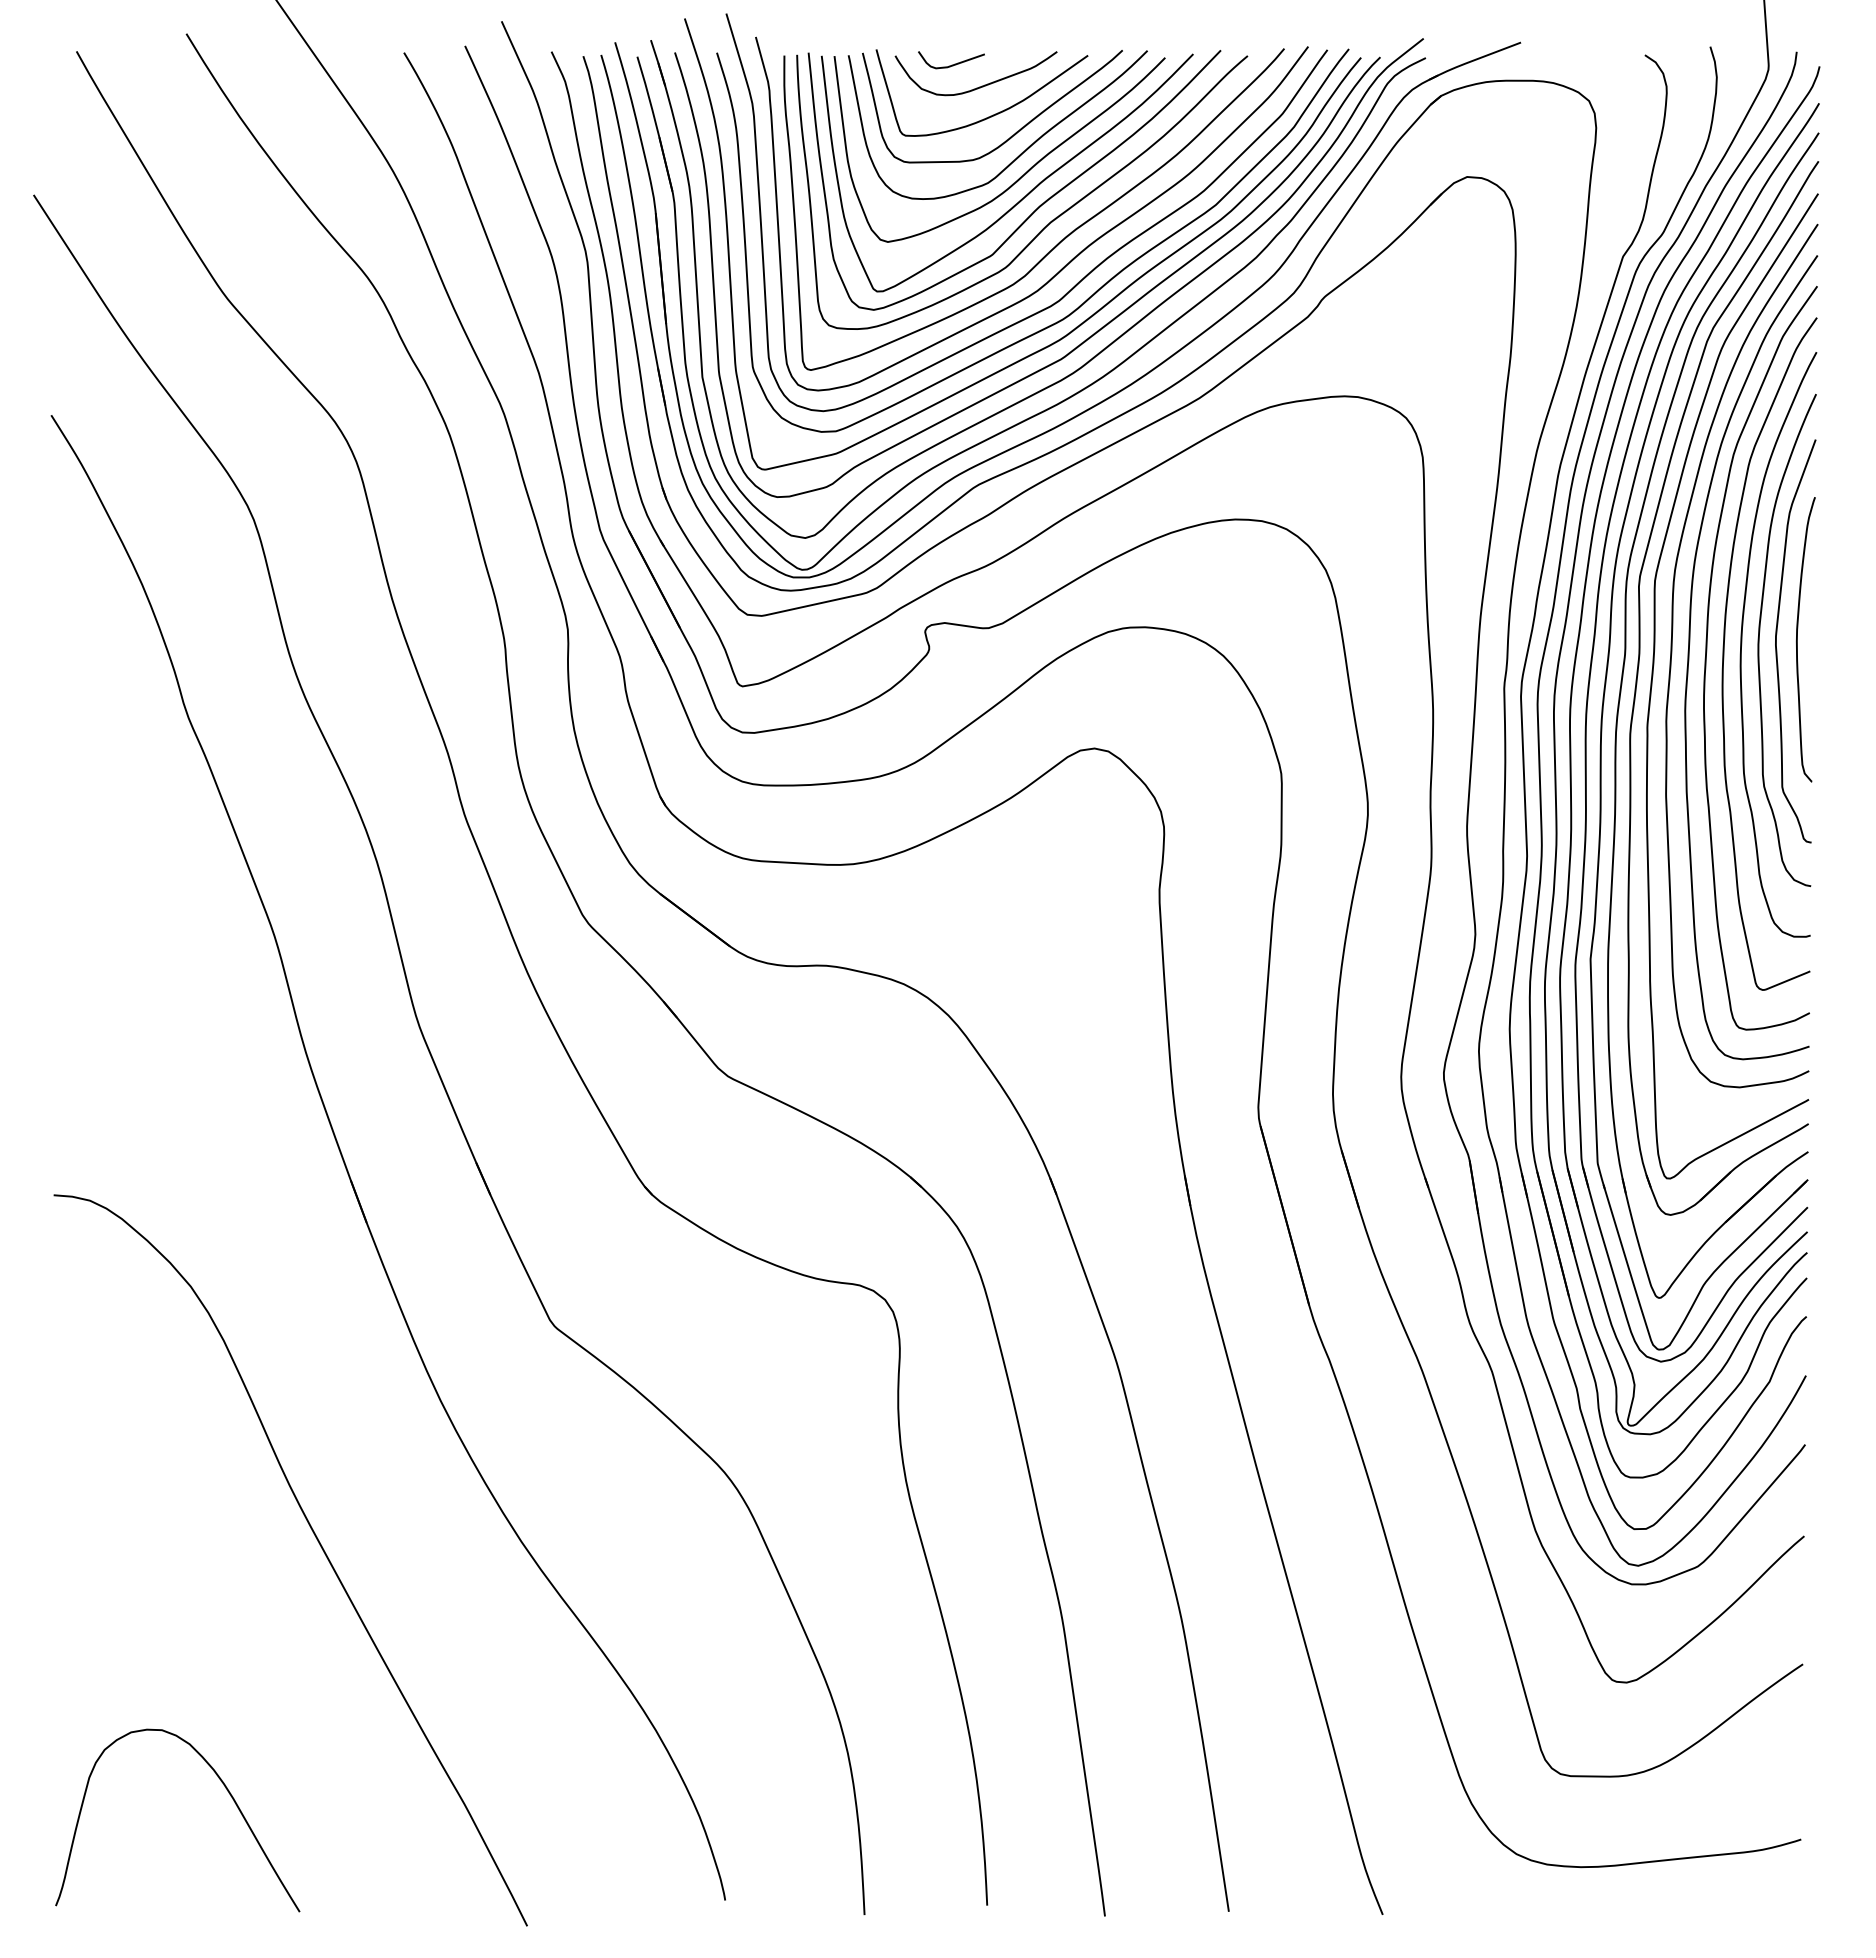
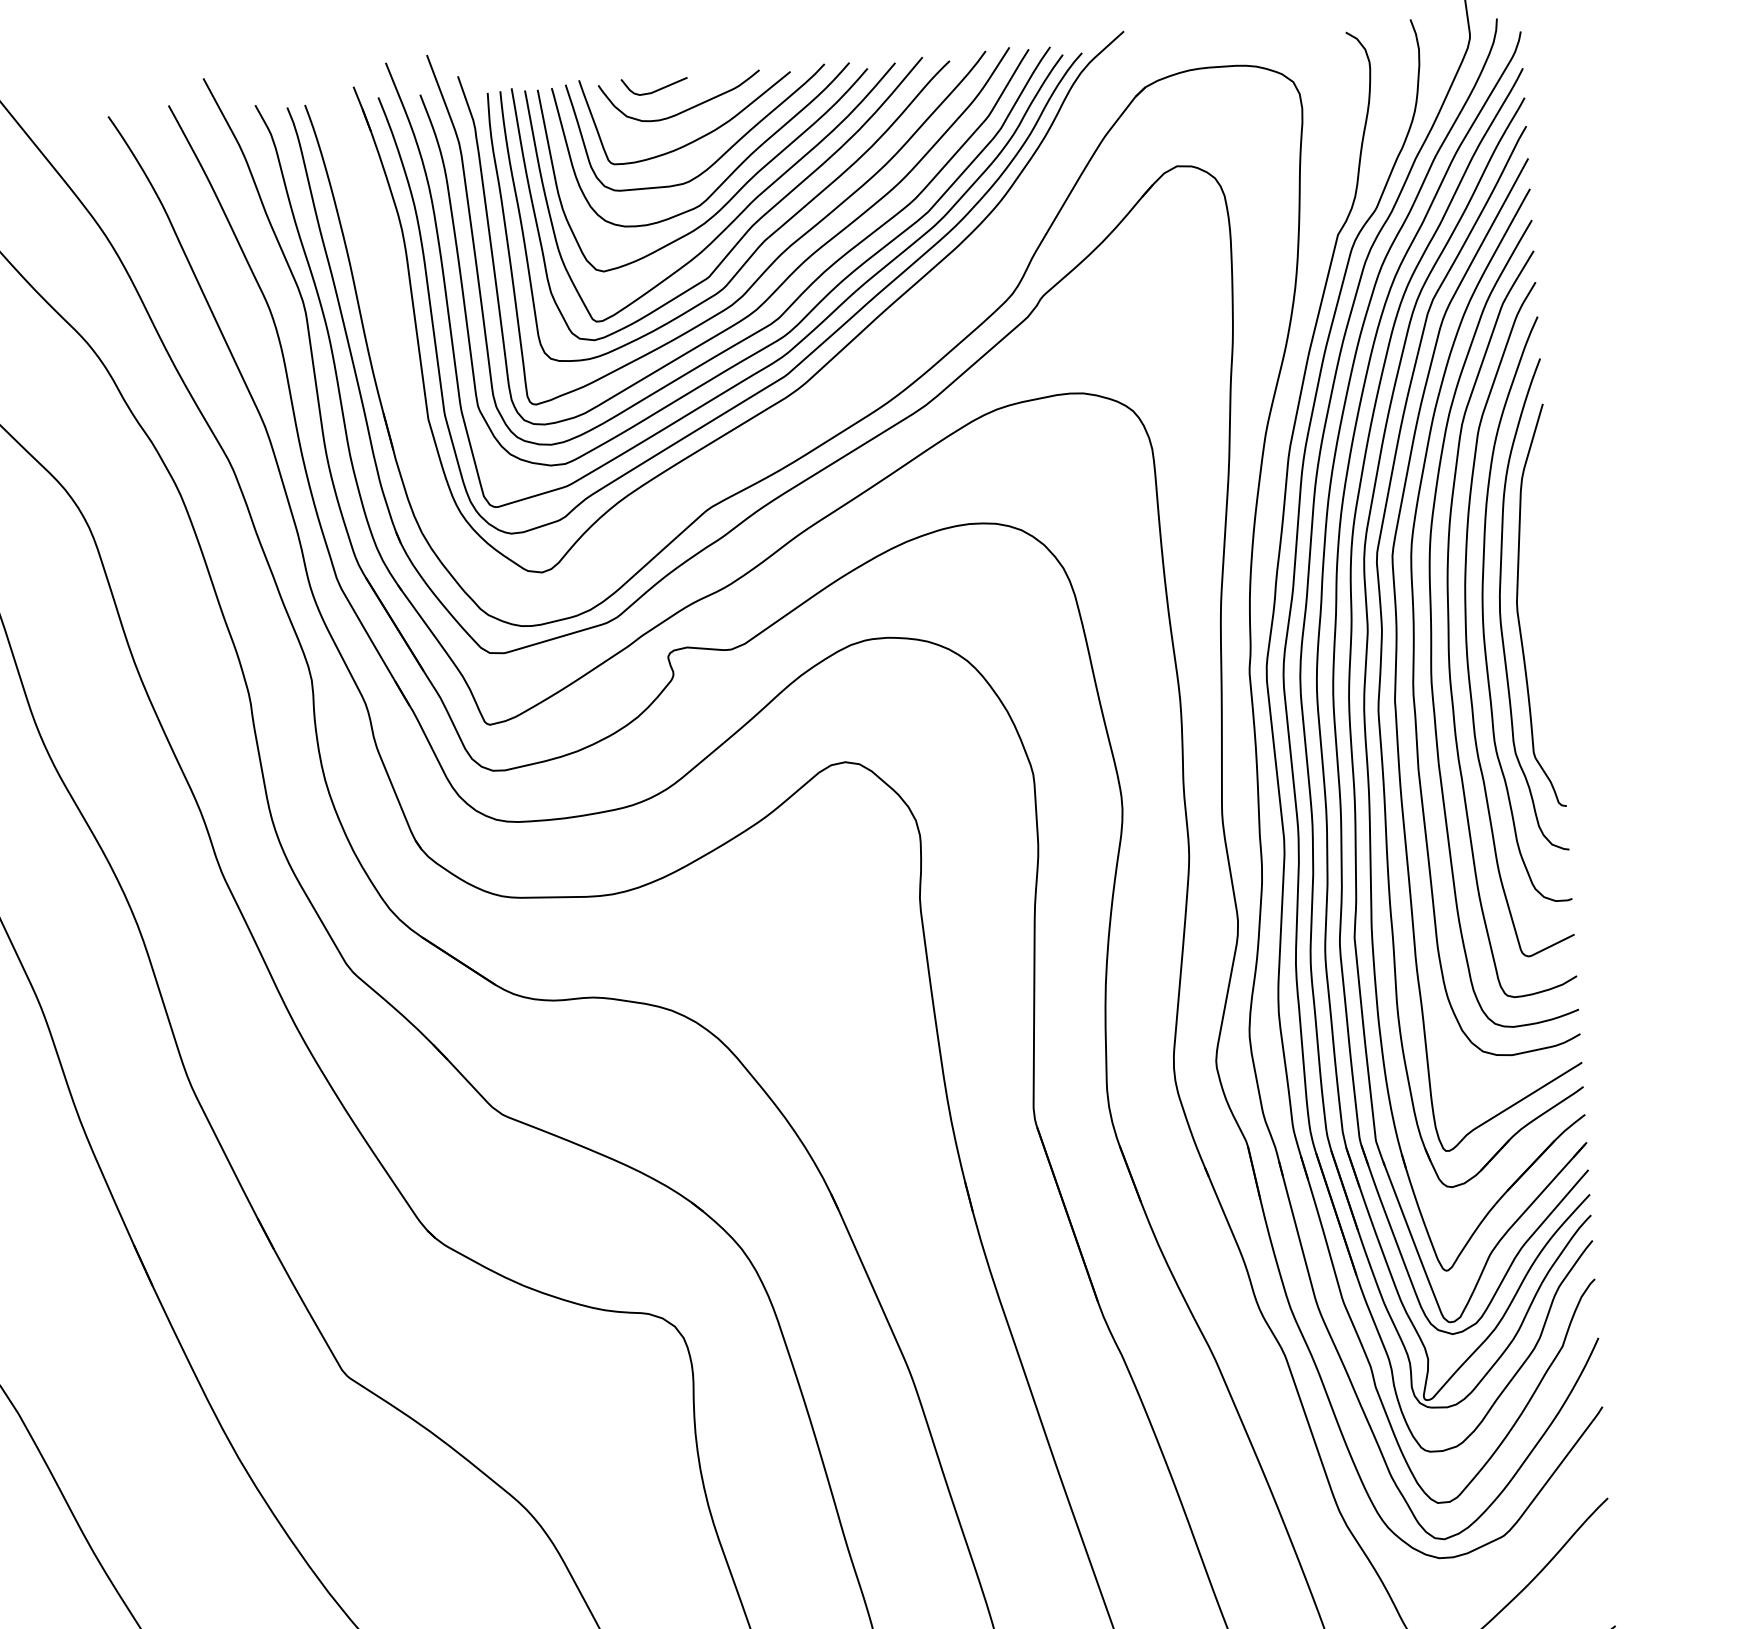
part: (1108, 371) -> (832, 385), removed
curve: (1797, 639) -> (1538, 604), removed

